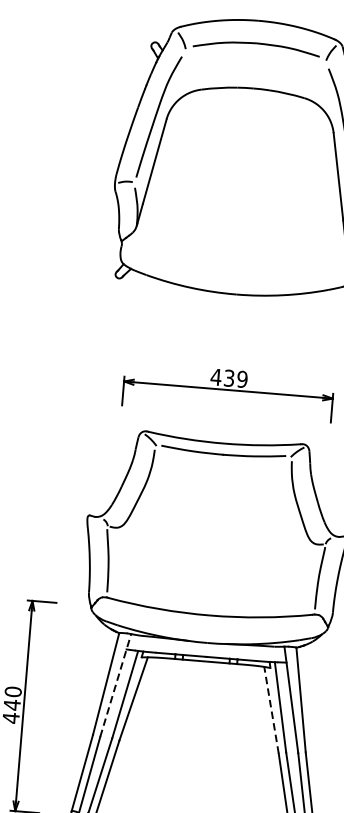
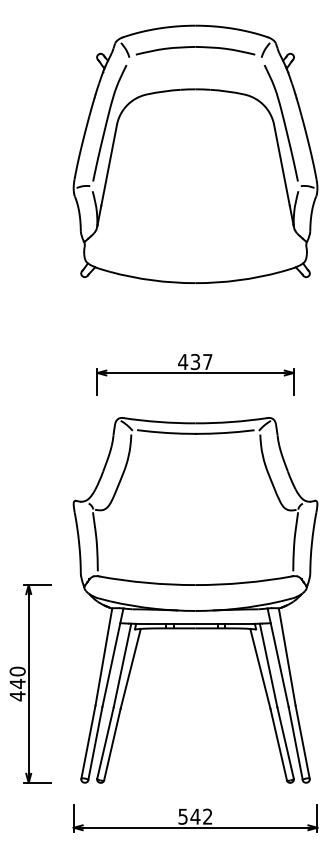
text: (242, 378) -> (207, 361), 439 -> 437
line: (116, 685) -> (113, 657), dashed -> solid
line: (271, 709) -> (260, 668), dashed -> solid

